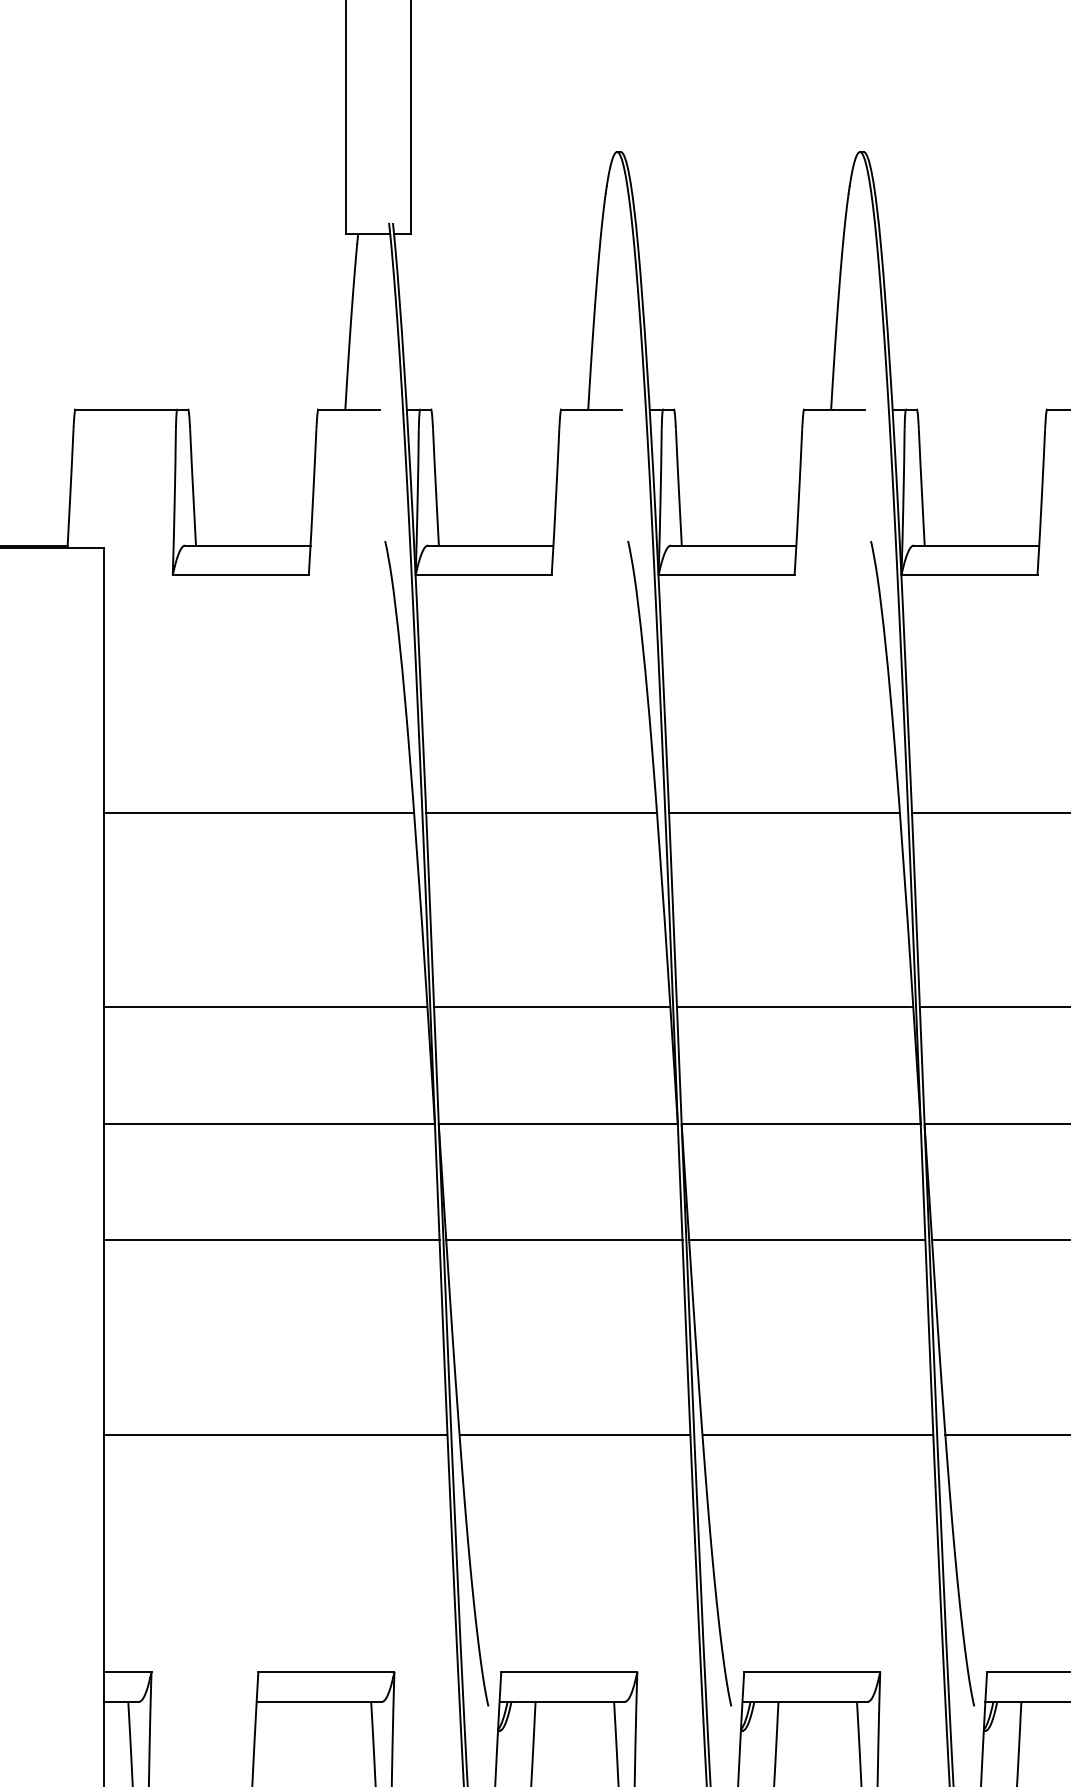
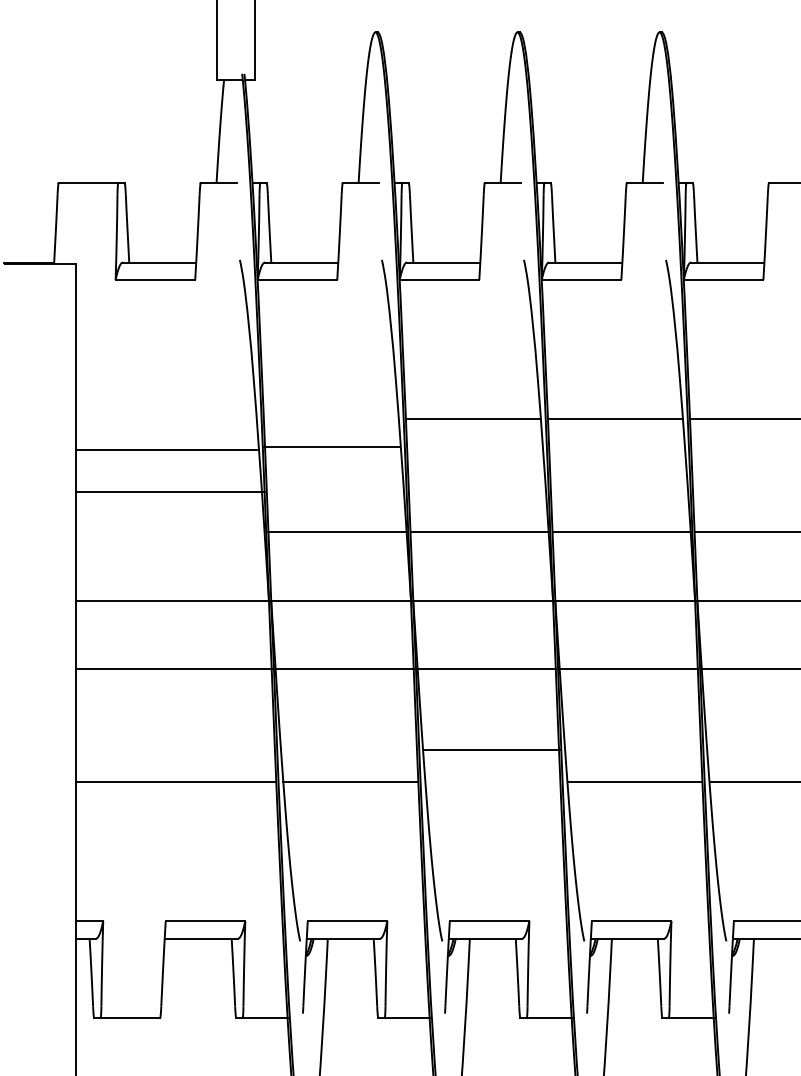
line: (258, 812) -> (165, 449), moved
line: (540, 812) -> (330, 446), moved
line: (264, 1007) -> (169, 492), moved
line: (817, 1434) -> (492, 750), moved

